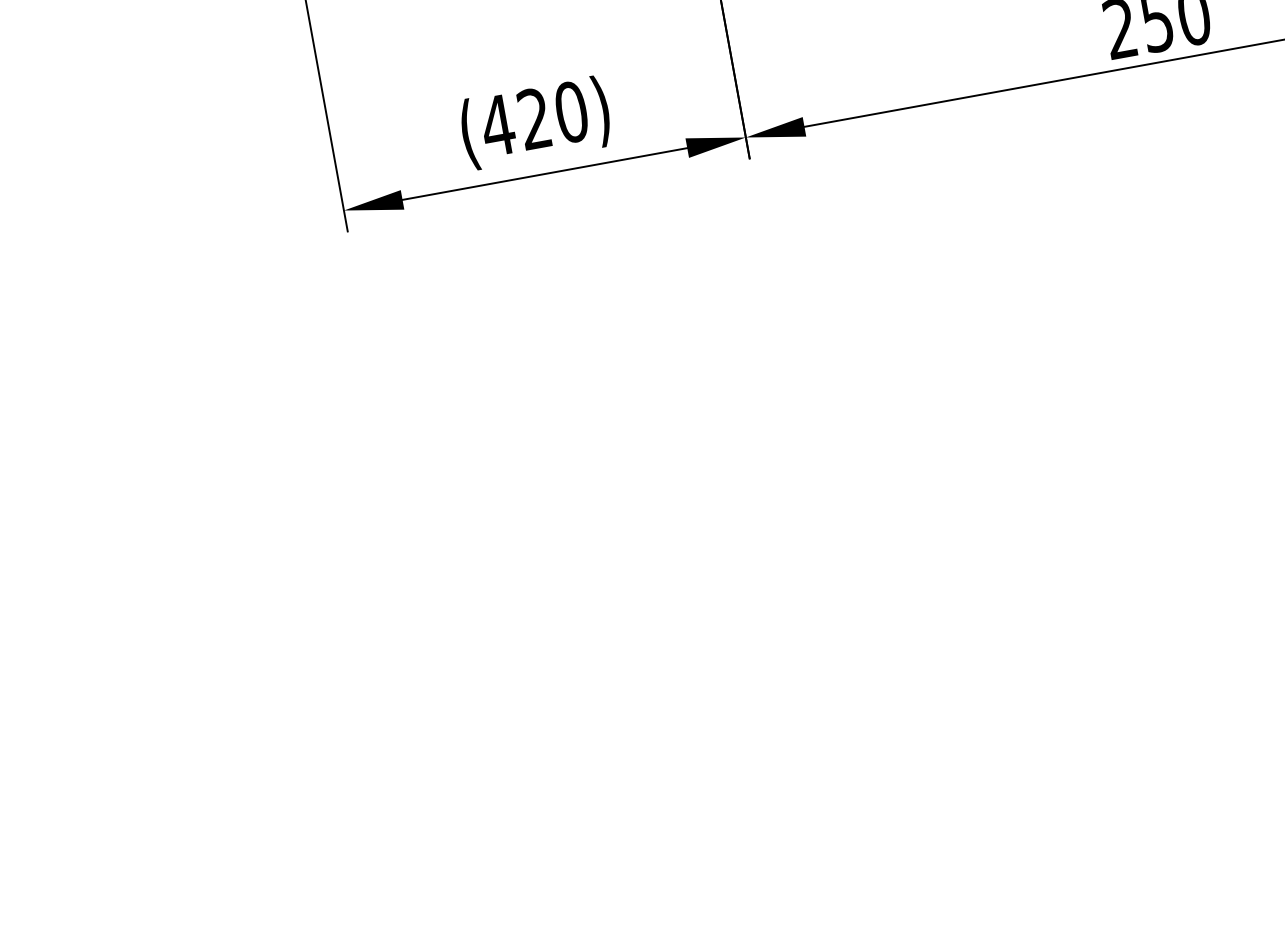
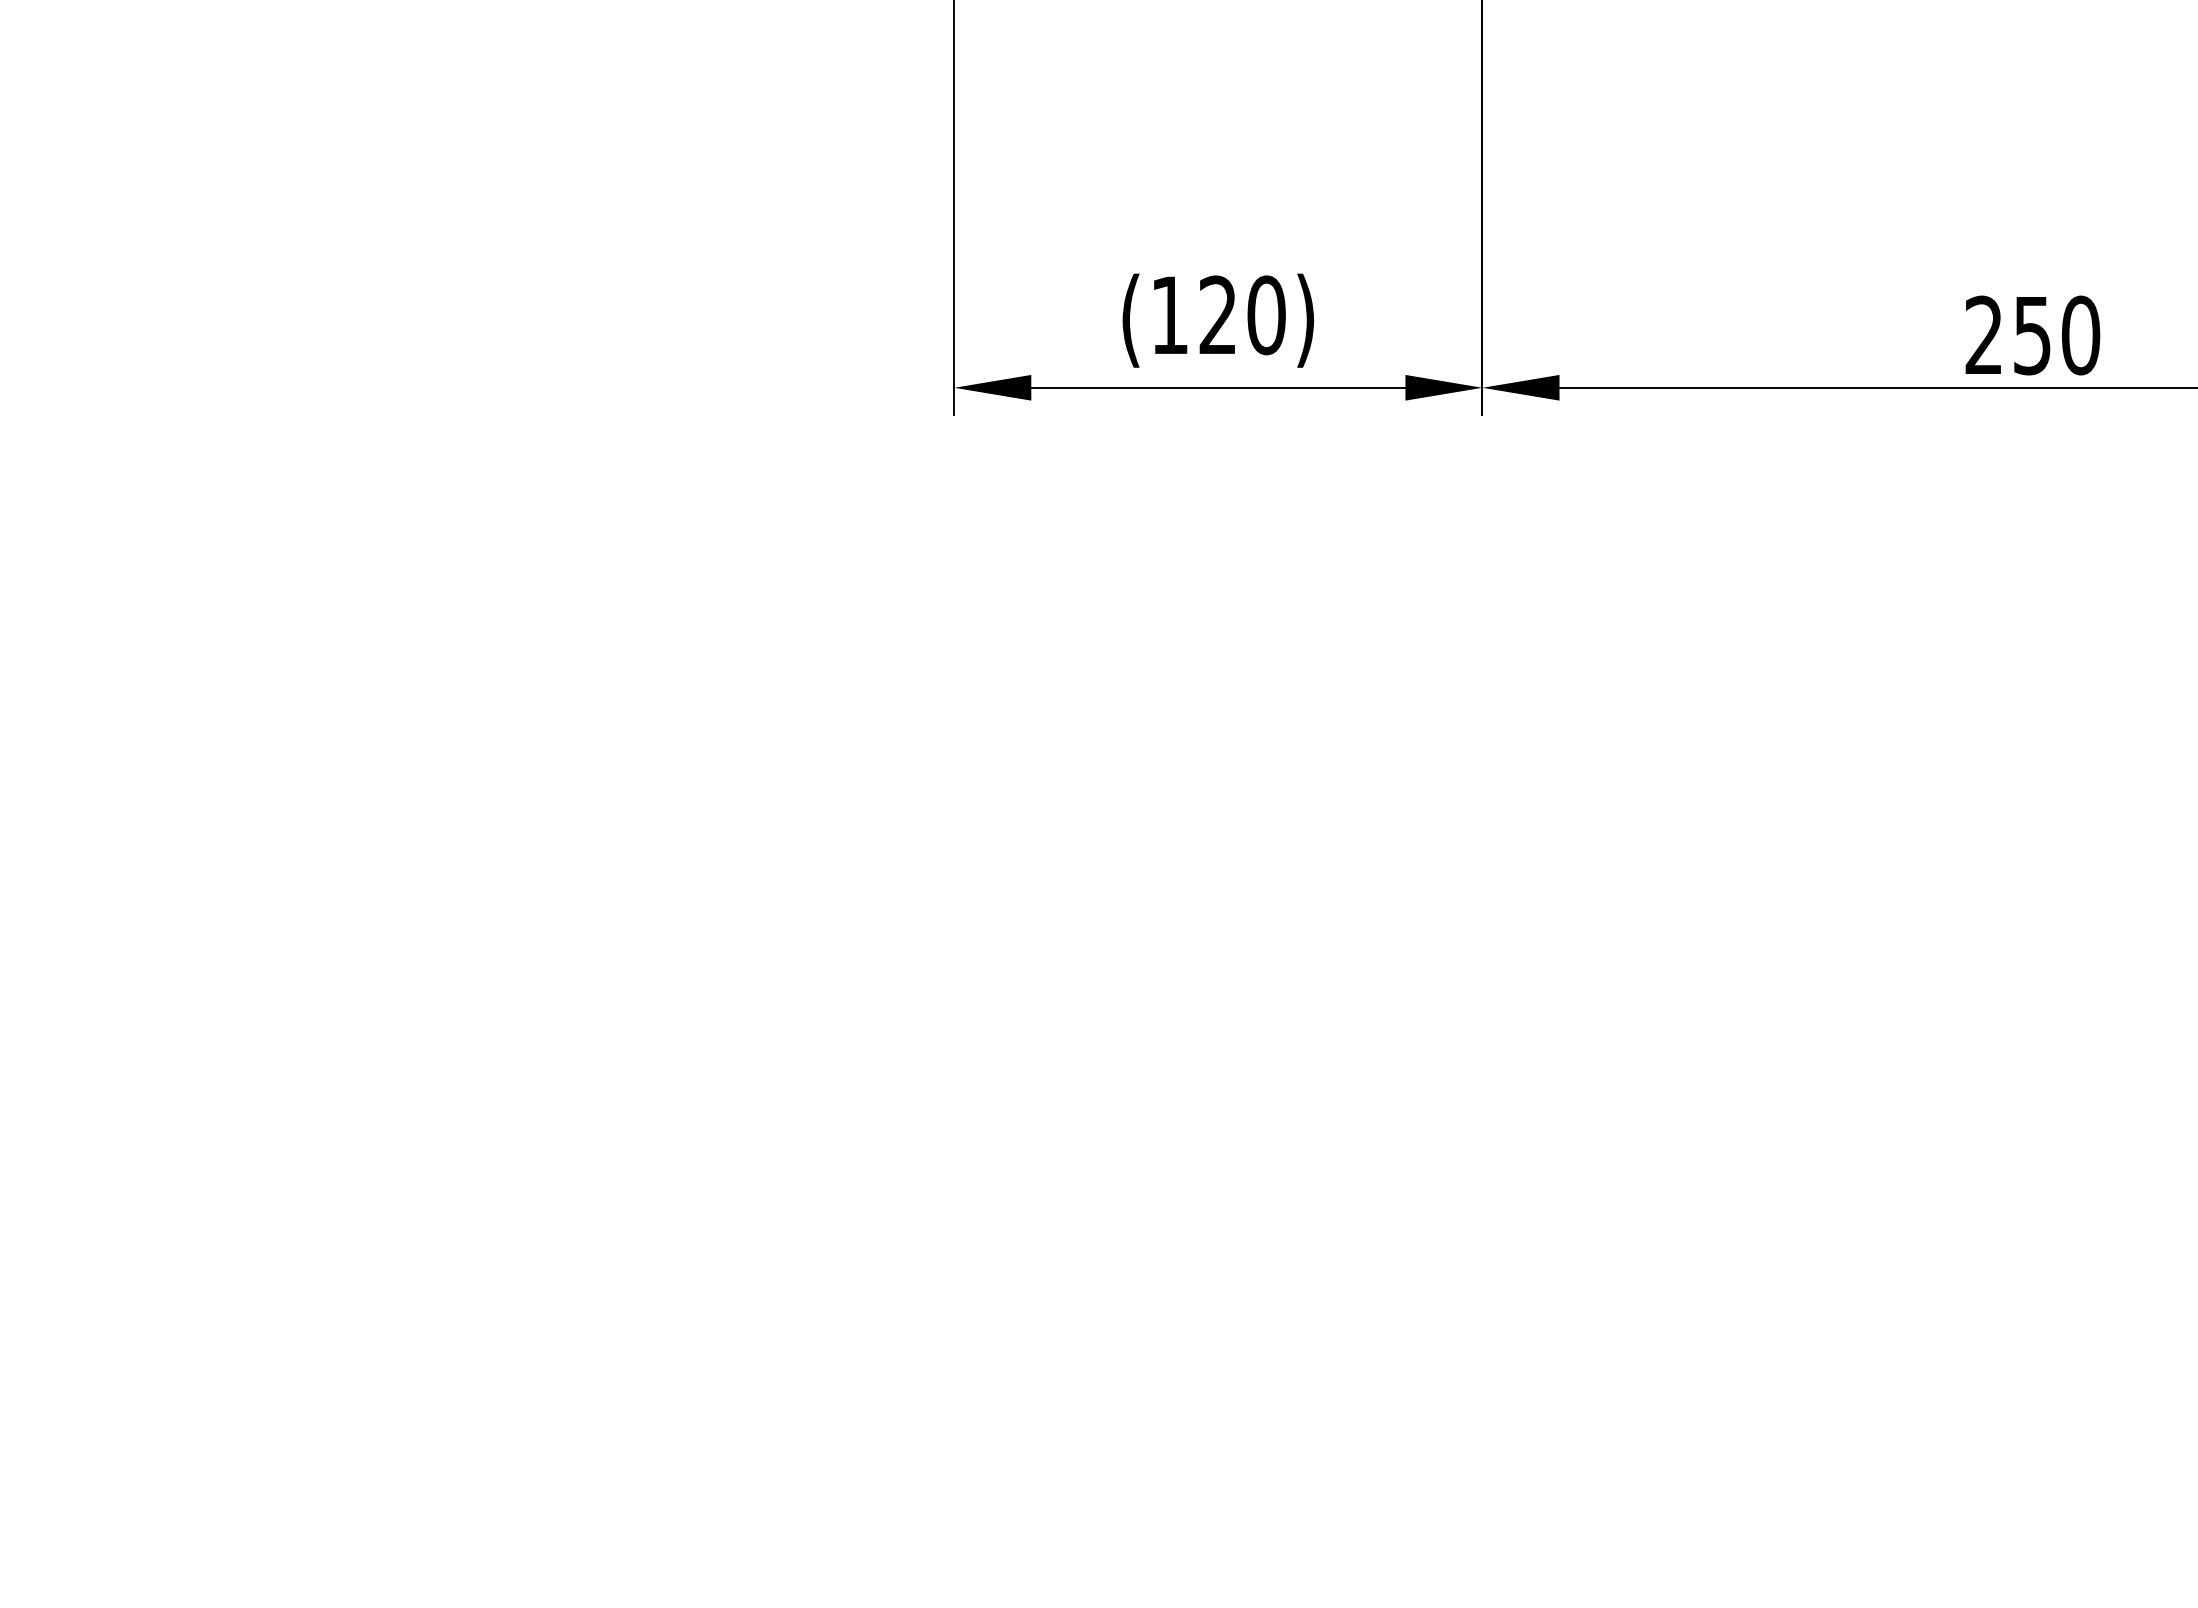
text: (497, 125) -> (1169, 314), (420) -> (120)

